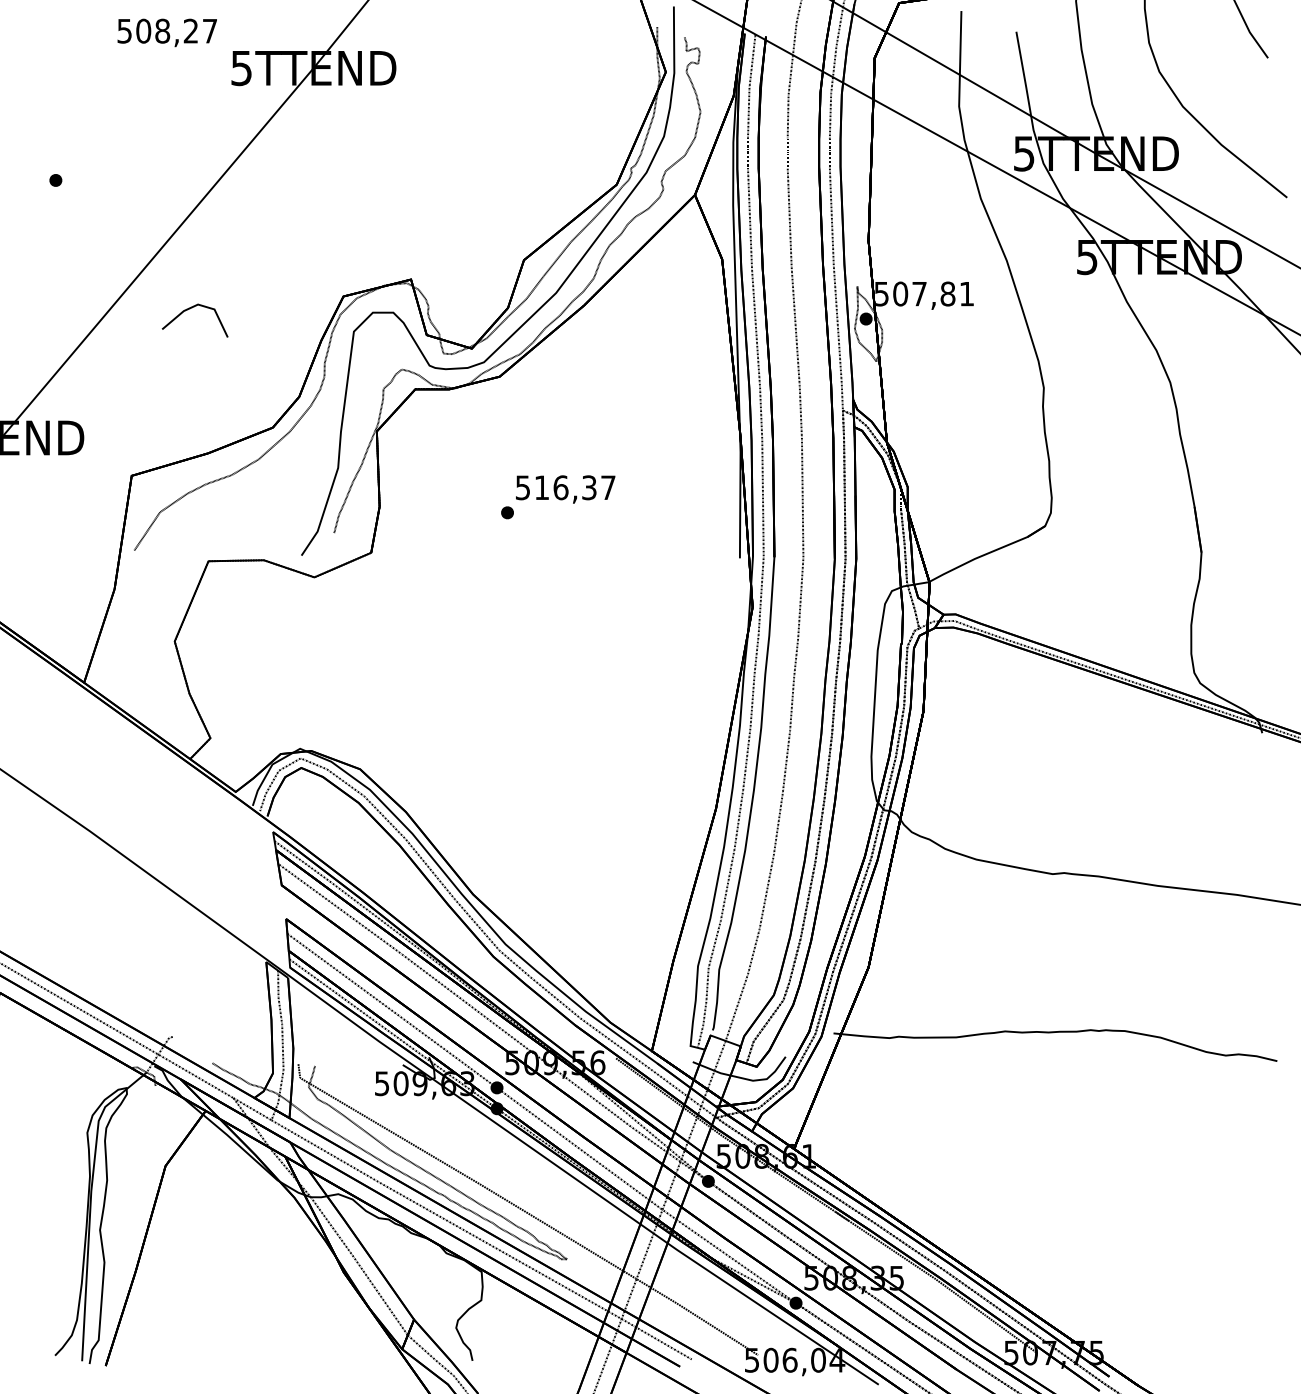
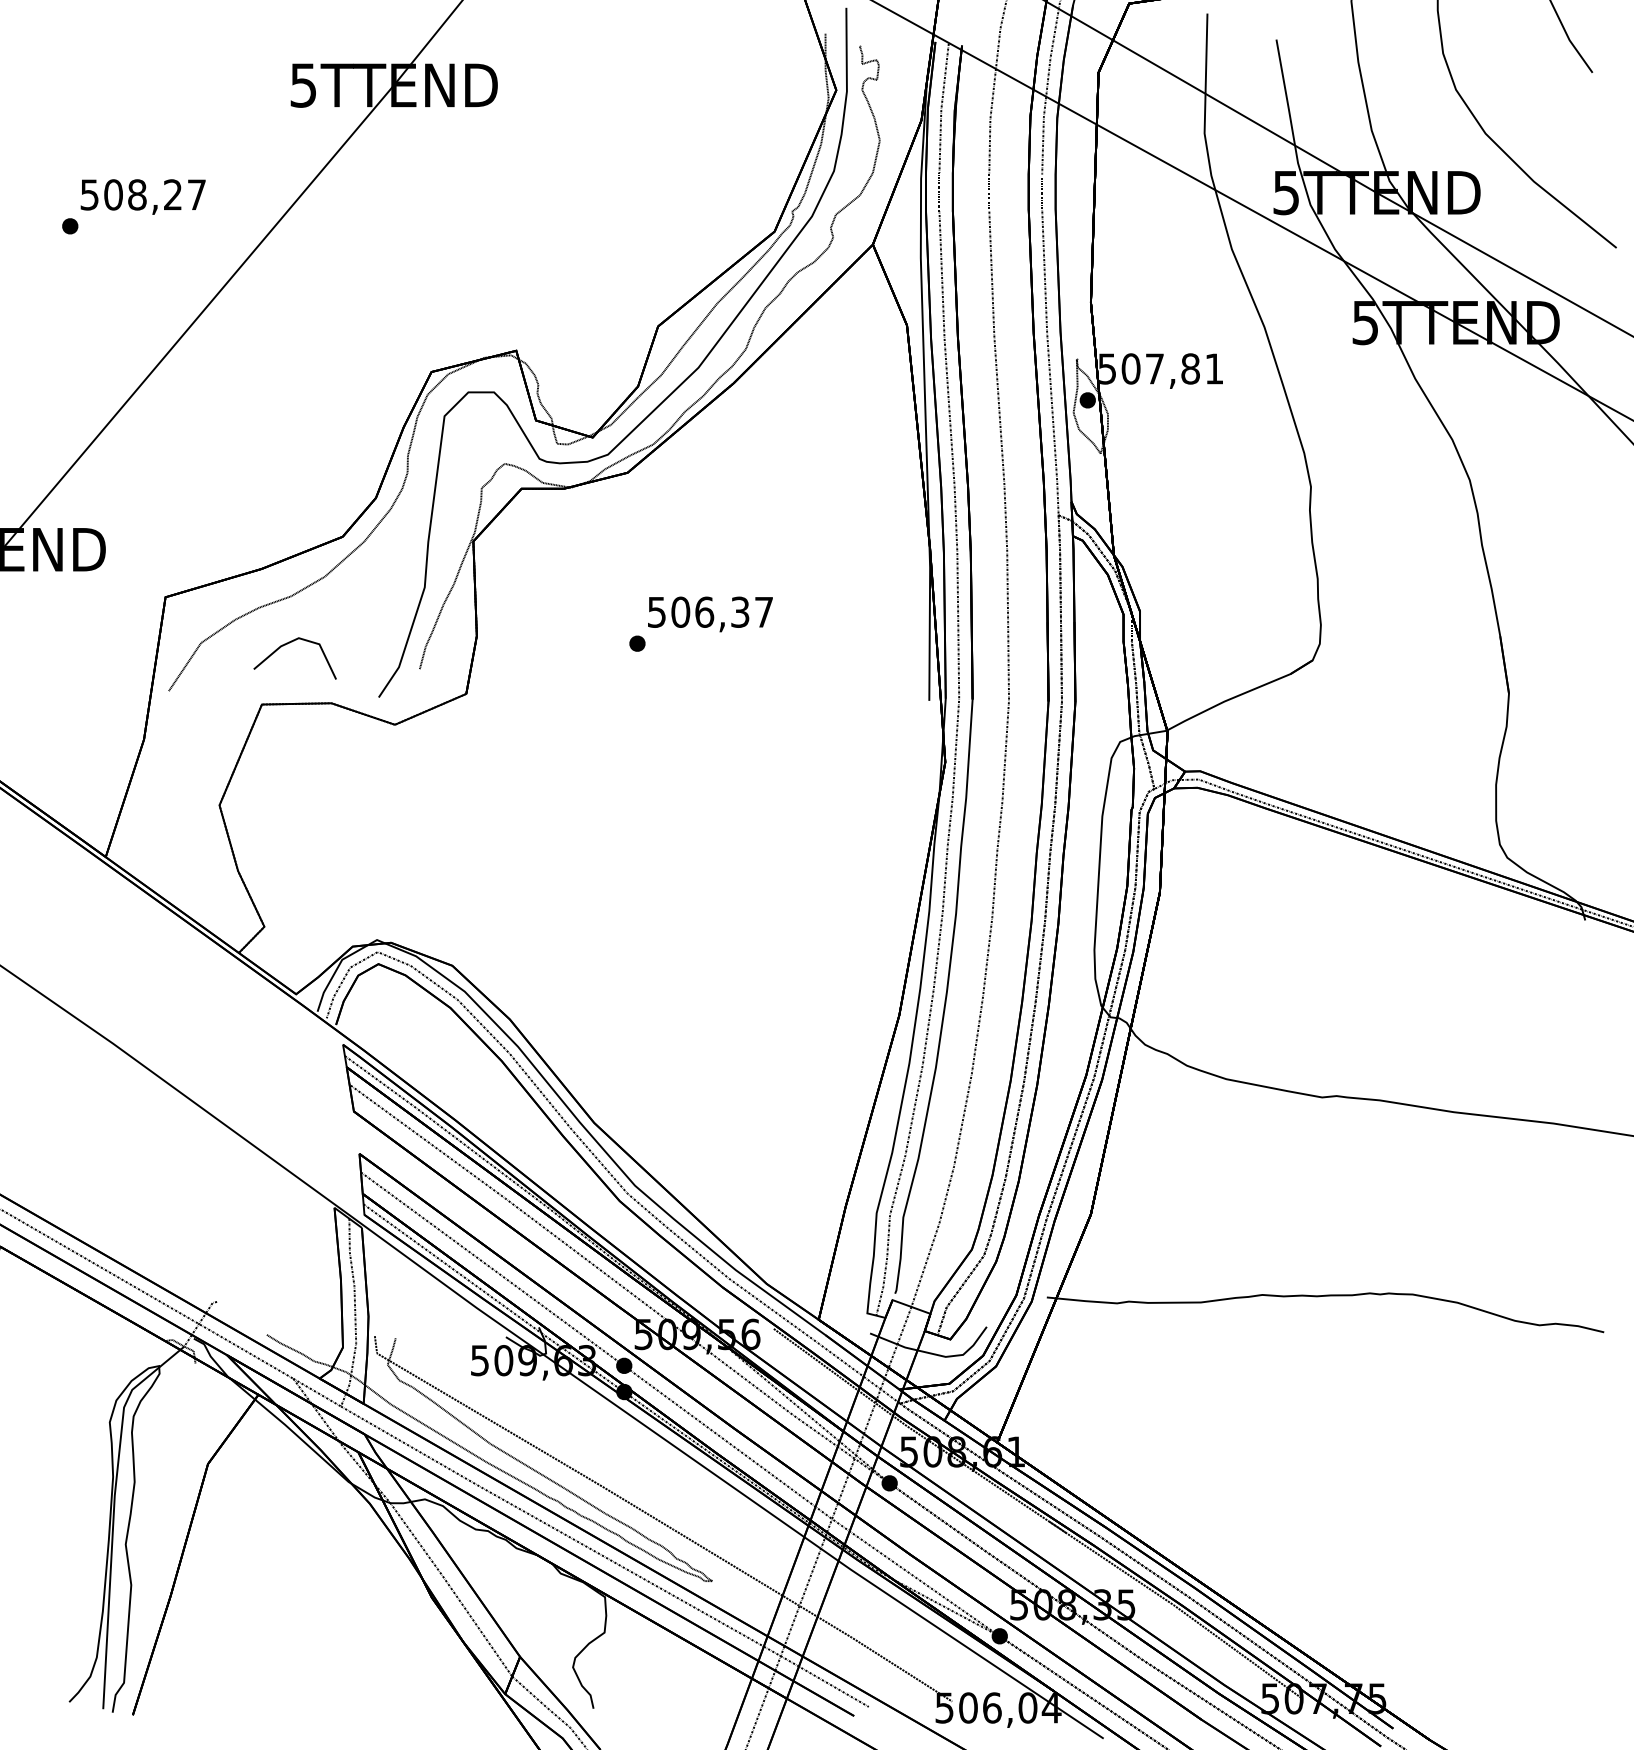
text: (166, 32) -> (142, 196), moved
line: (189, 309) -> (287, 644), moved
text: (541, 487) -> (680, 611), 516,37 -> 506,37

